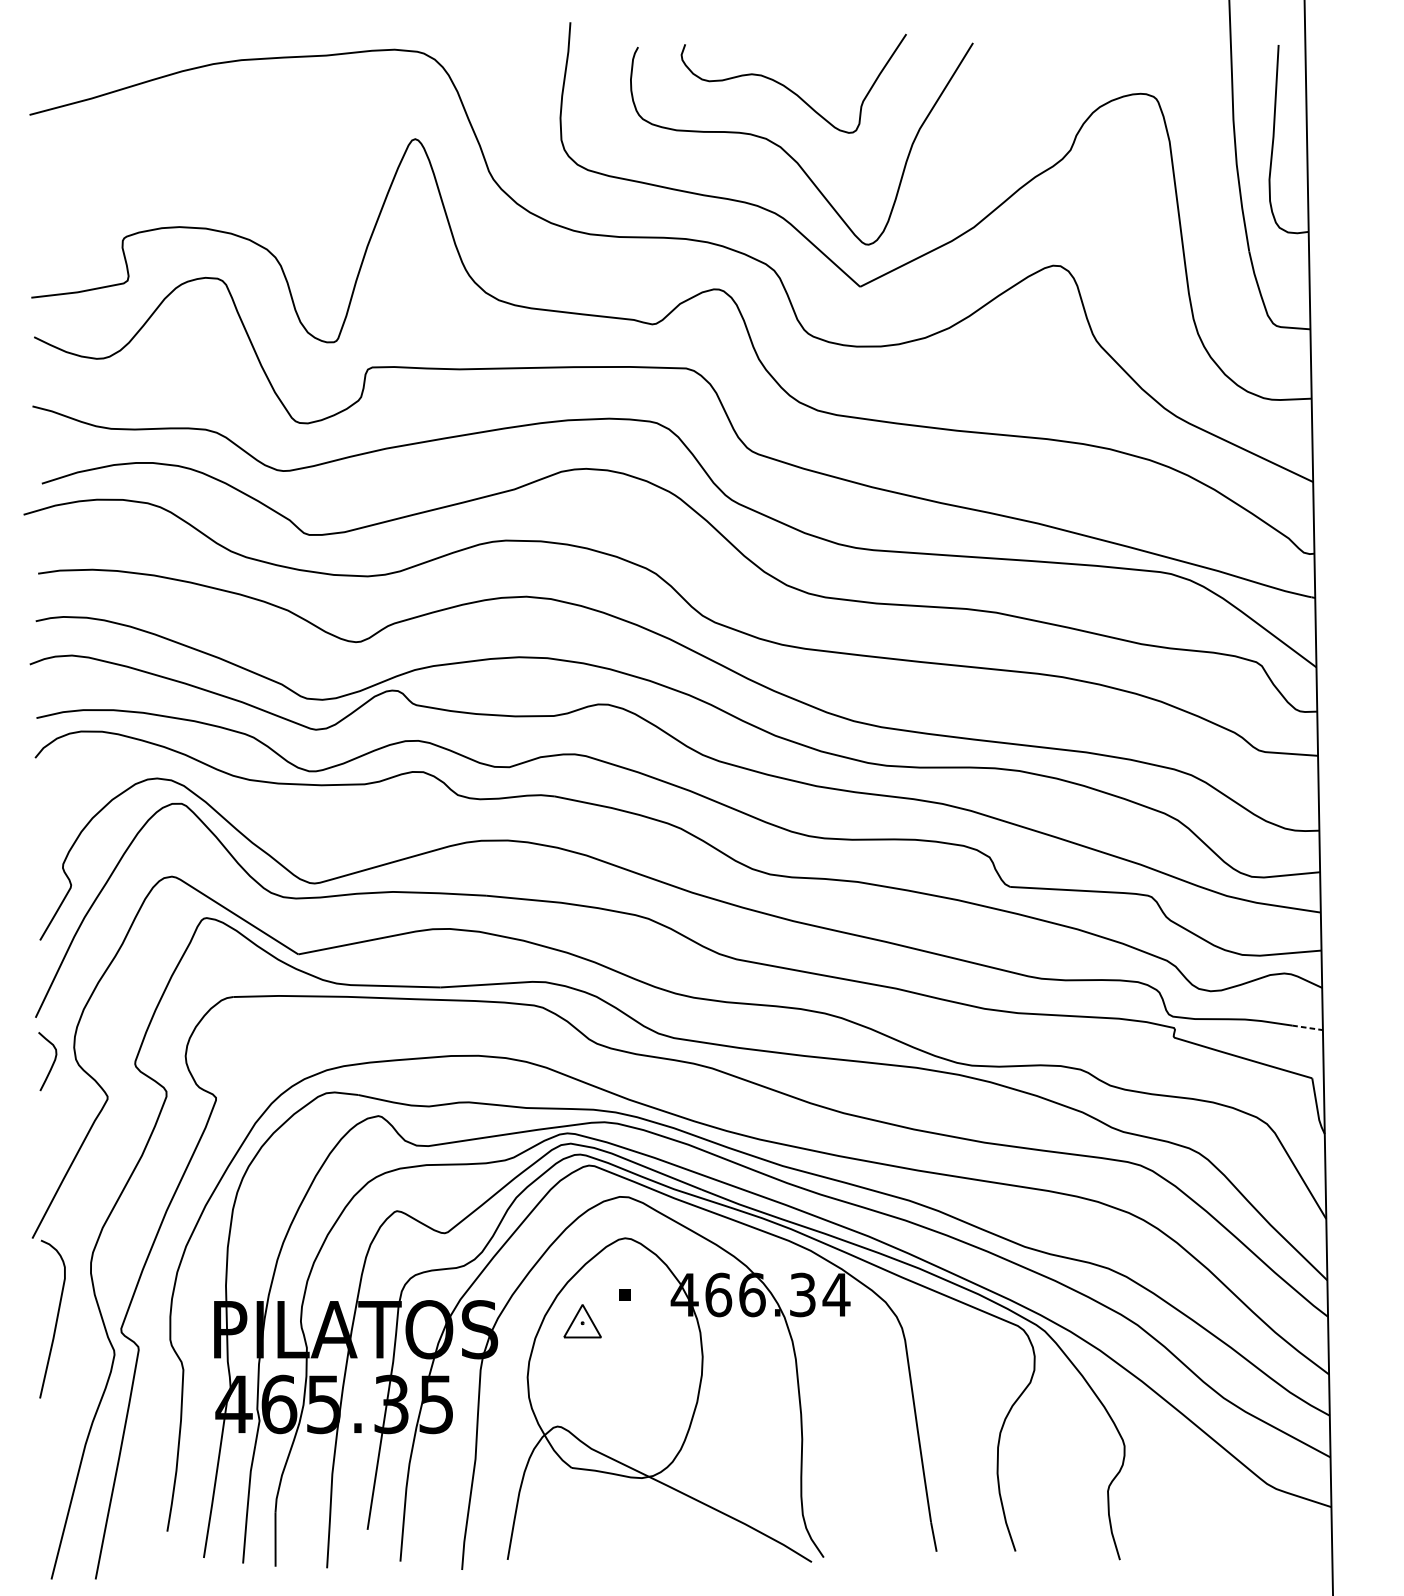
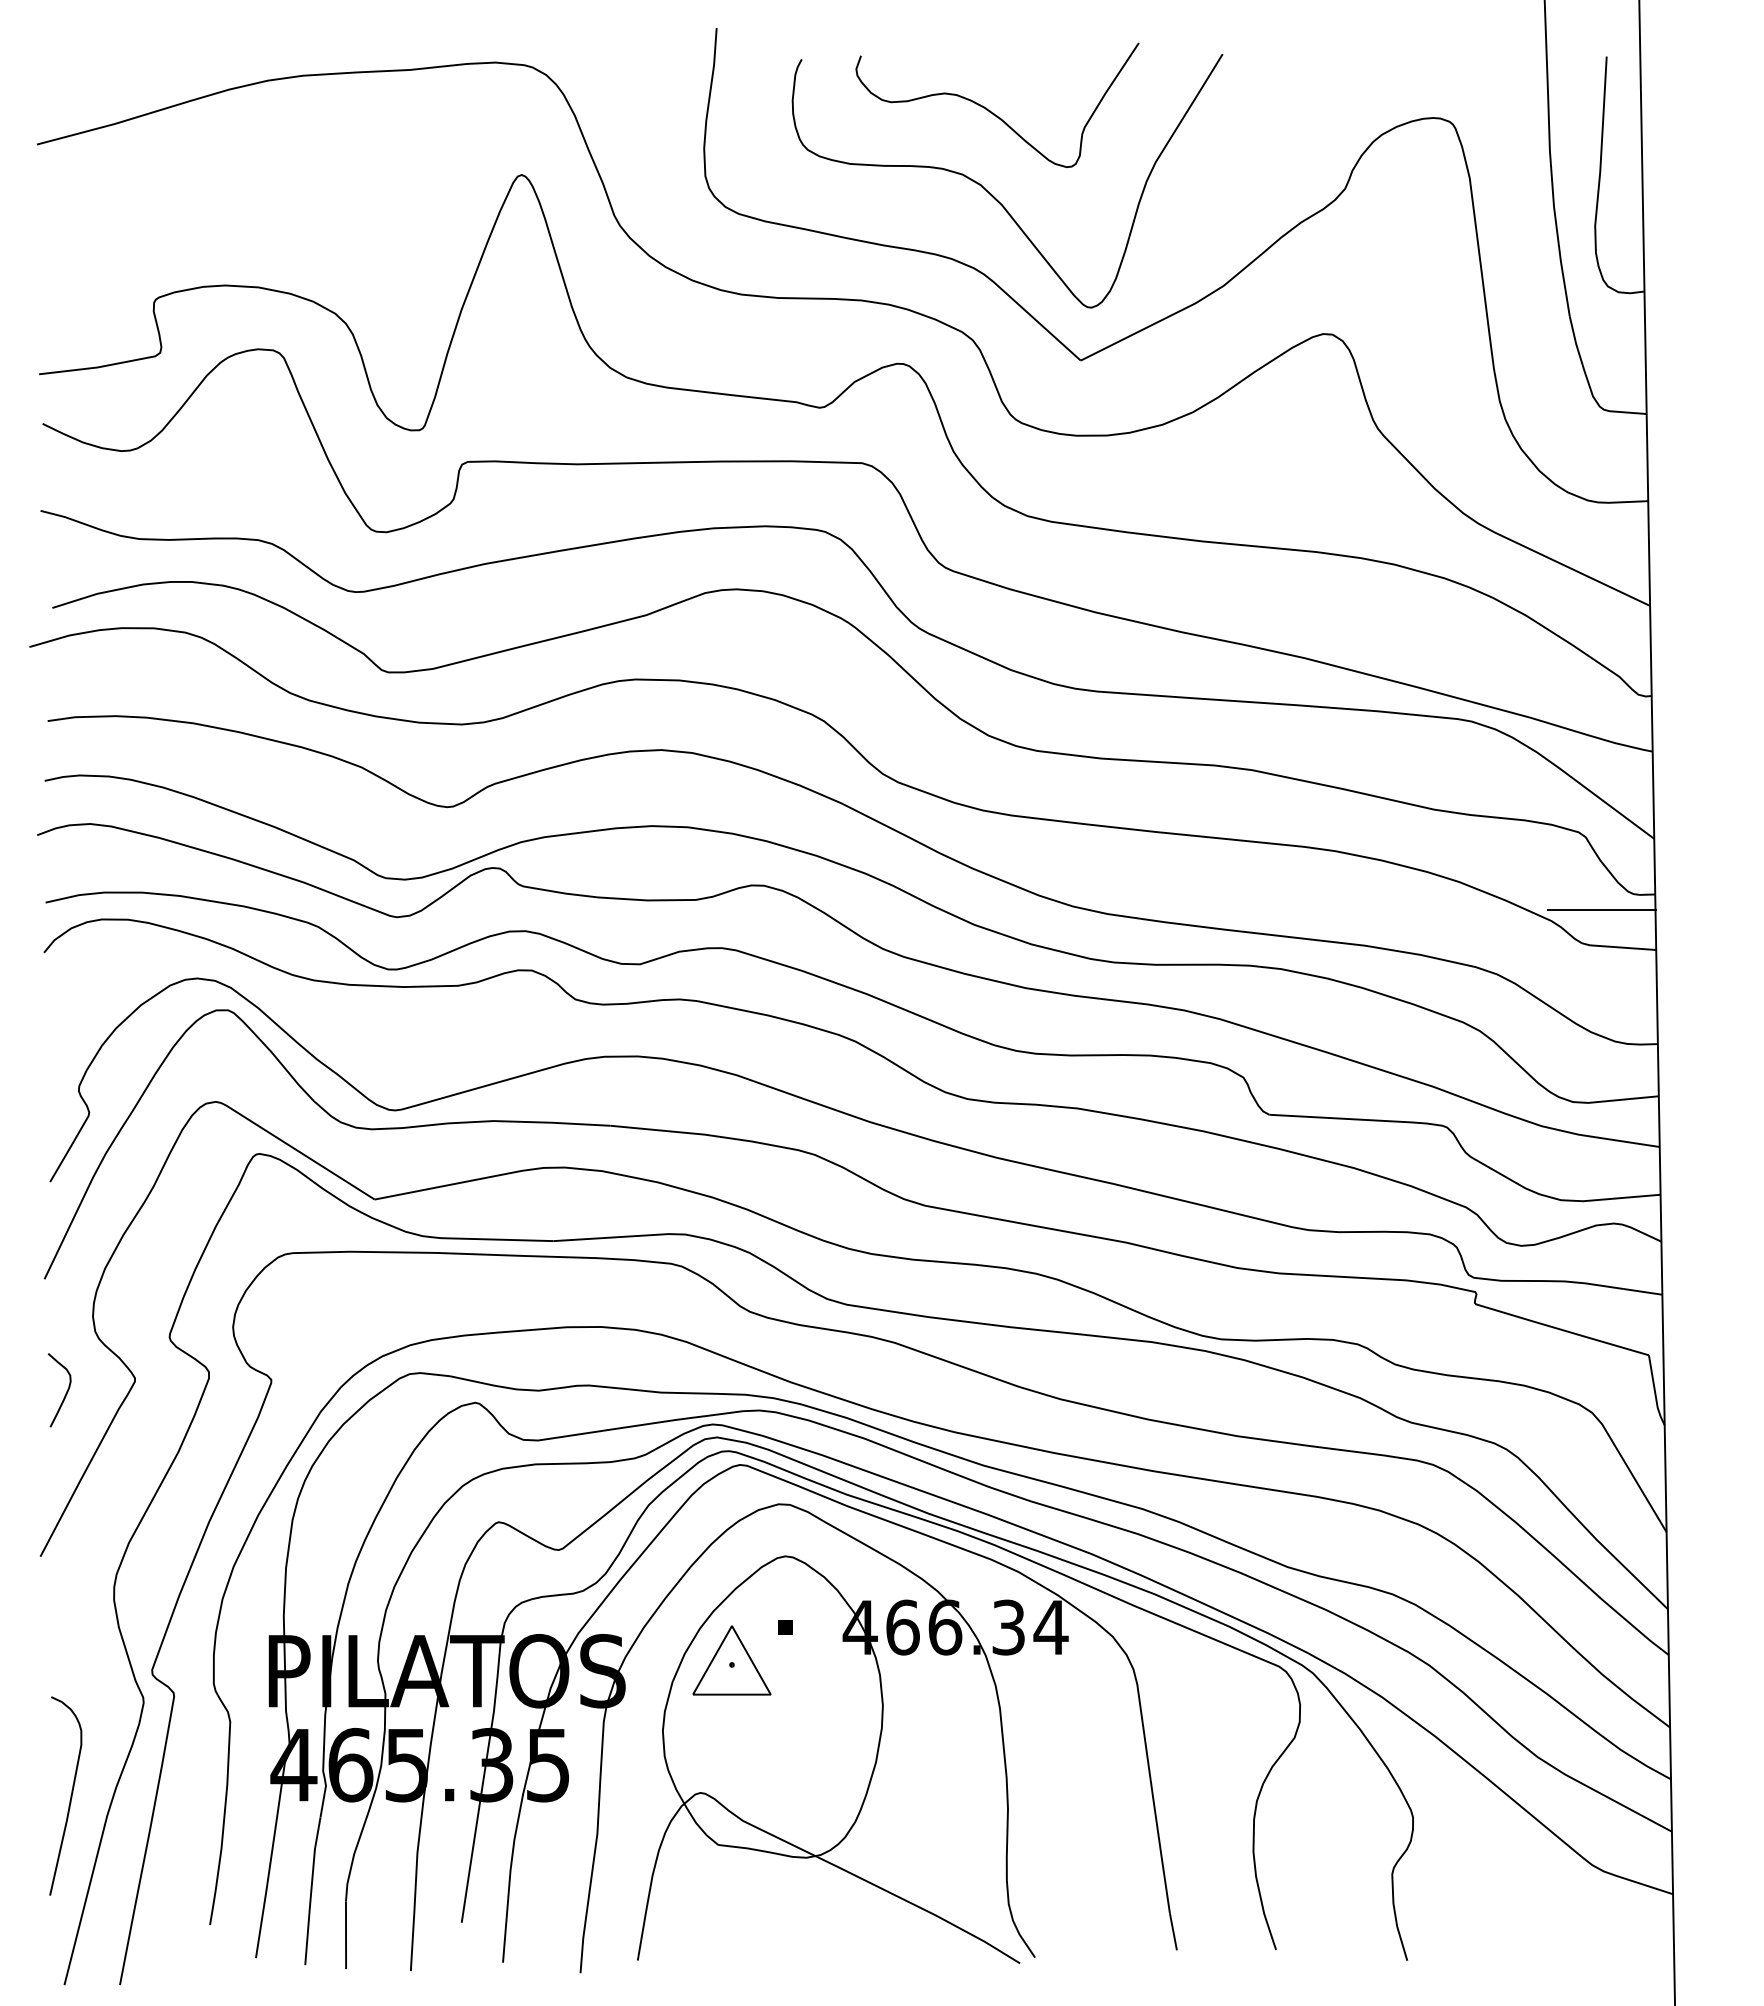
line: (1274, 723) -> (1601, 909), added
line: (1307, 1027) -> (1643, 1291), dashed -> solid
curve: (52, 1064) -> (65, 1393), moved
curve: (56, 1318) -> (70, 1795), moved
part: (582, 1321) -> (731, 1660), size x1.67

